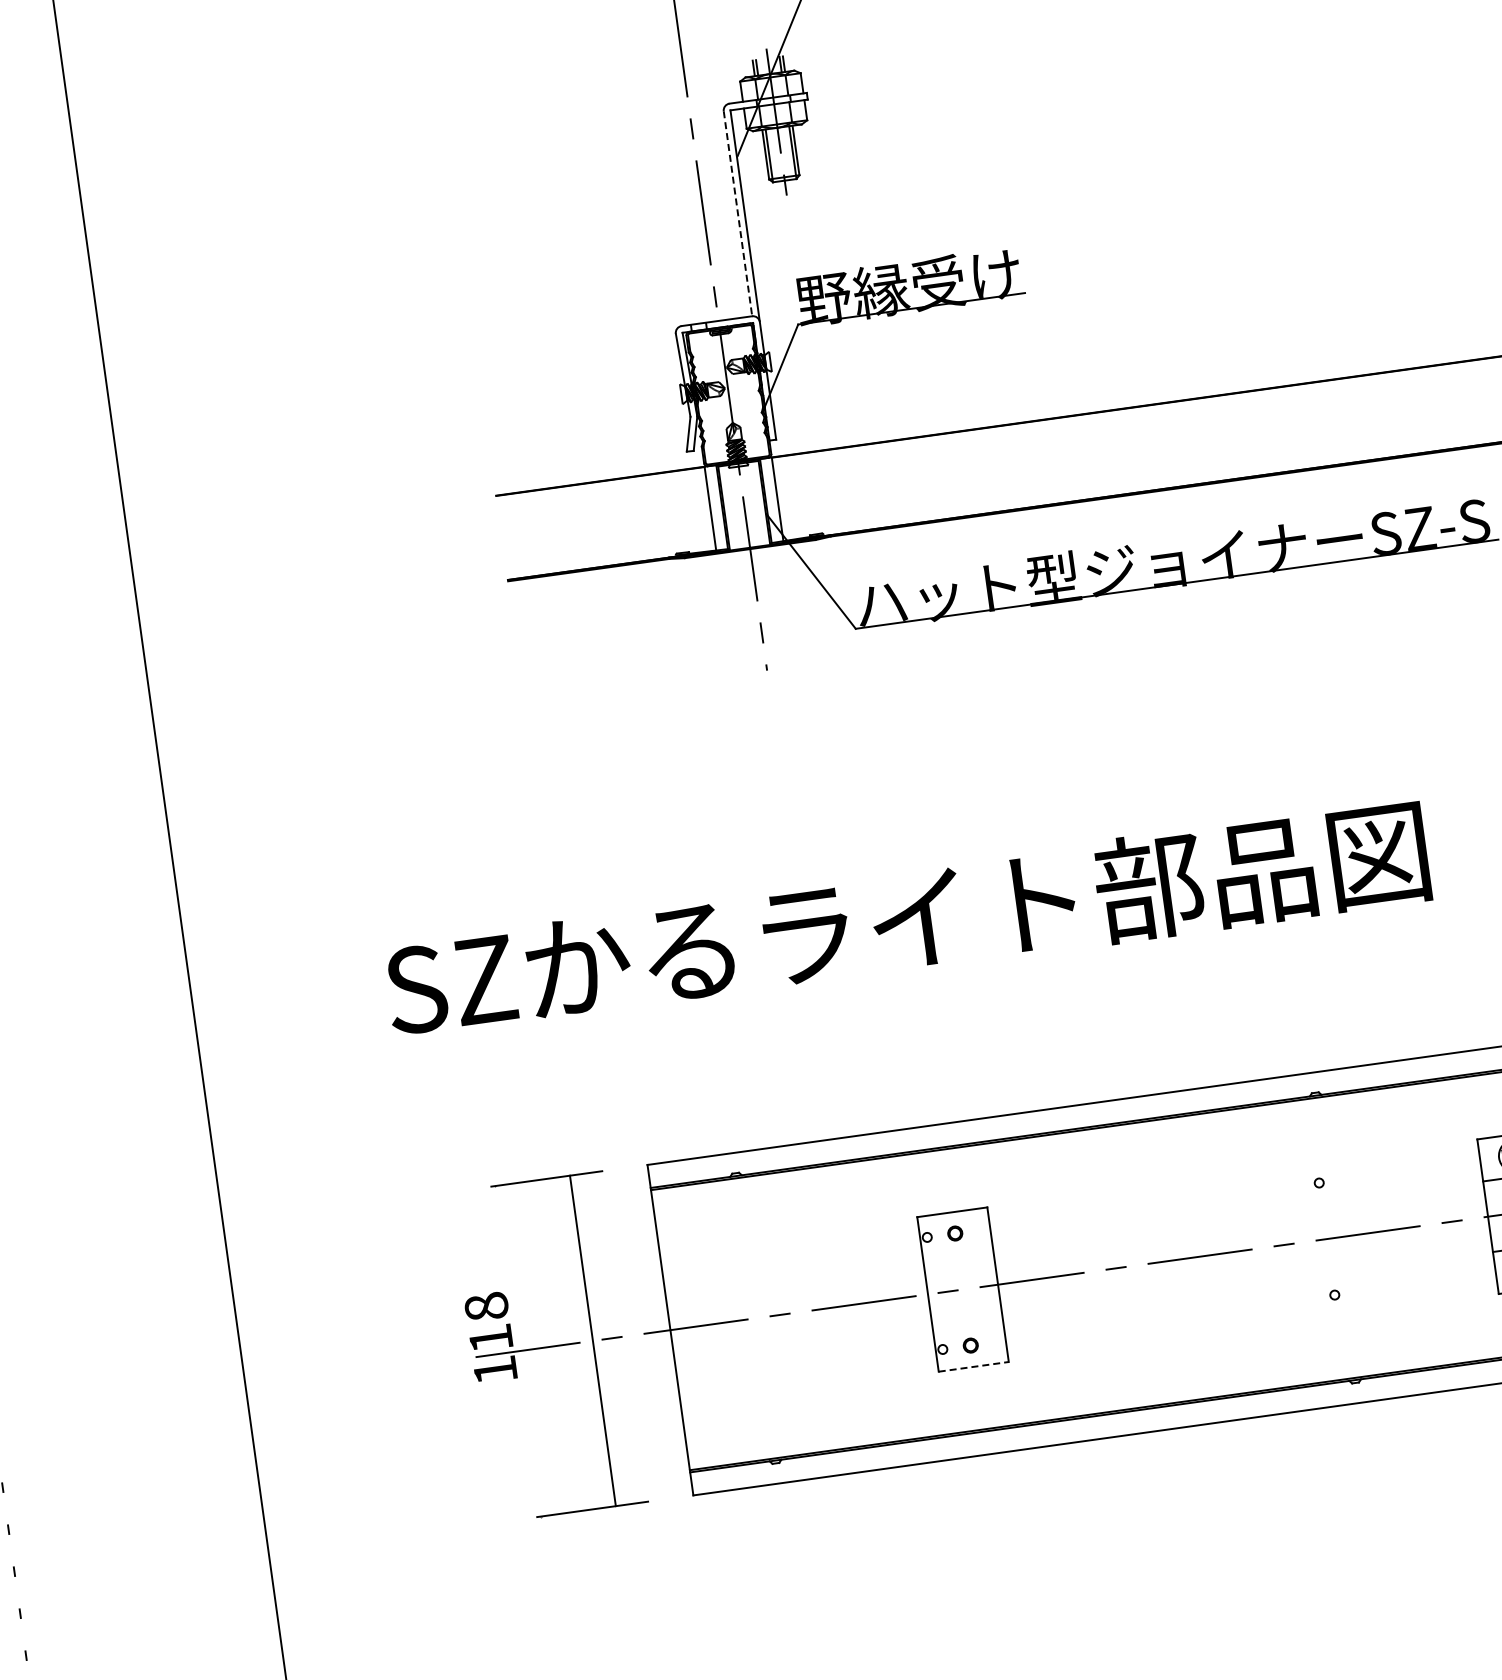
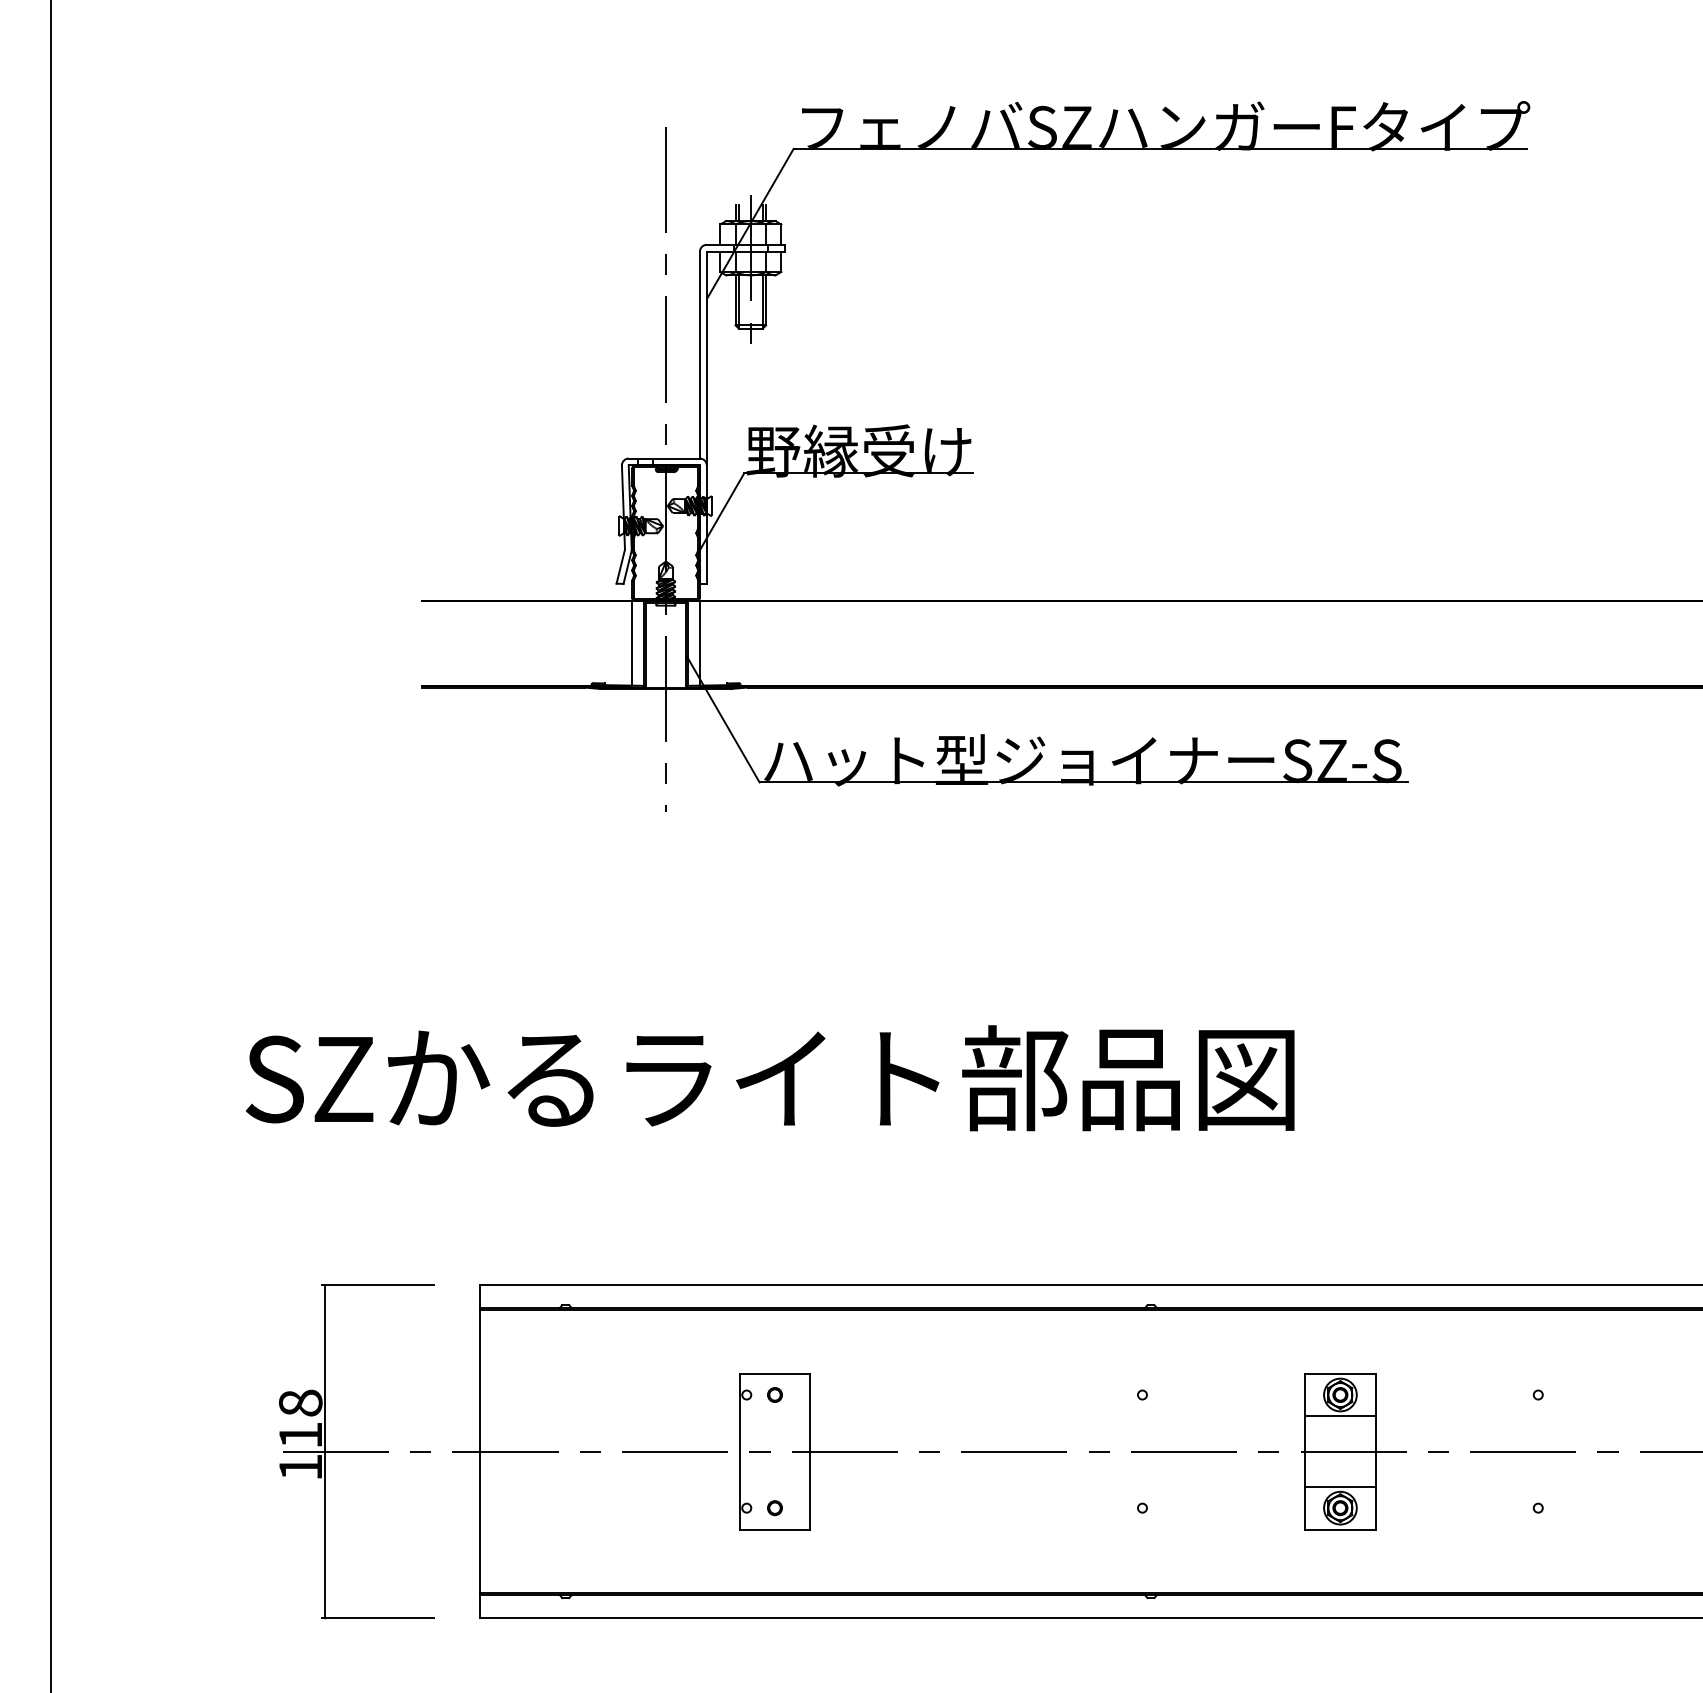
line: (737, 214) -> (699, 355), dashed -> solid
line: (593, 1340) -> (325, 1451), moved
line: (974, 1366) -> (775, 1529), dashed -> solid

